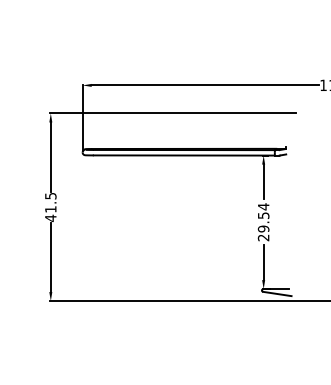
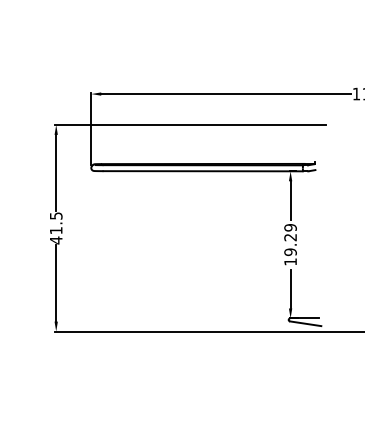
text: (263, 222) -> (290, 245), 29.54 -> 19.29

